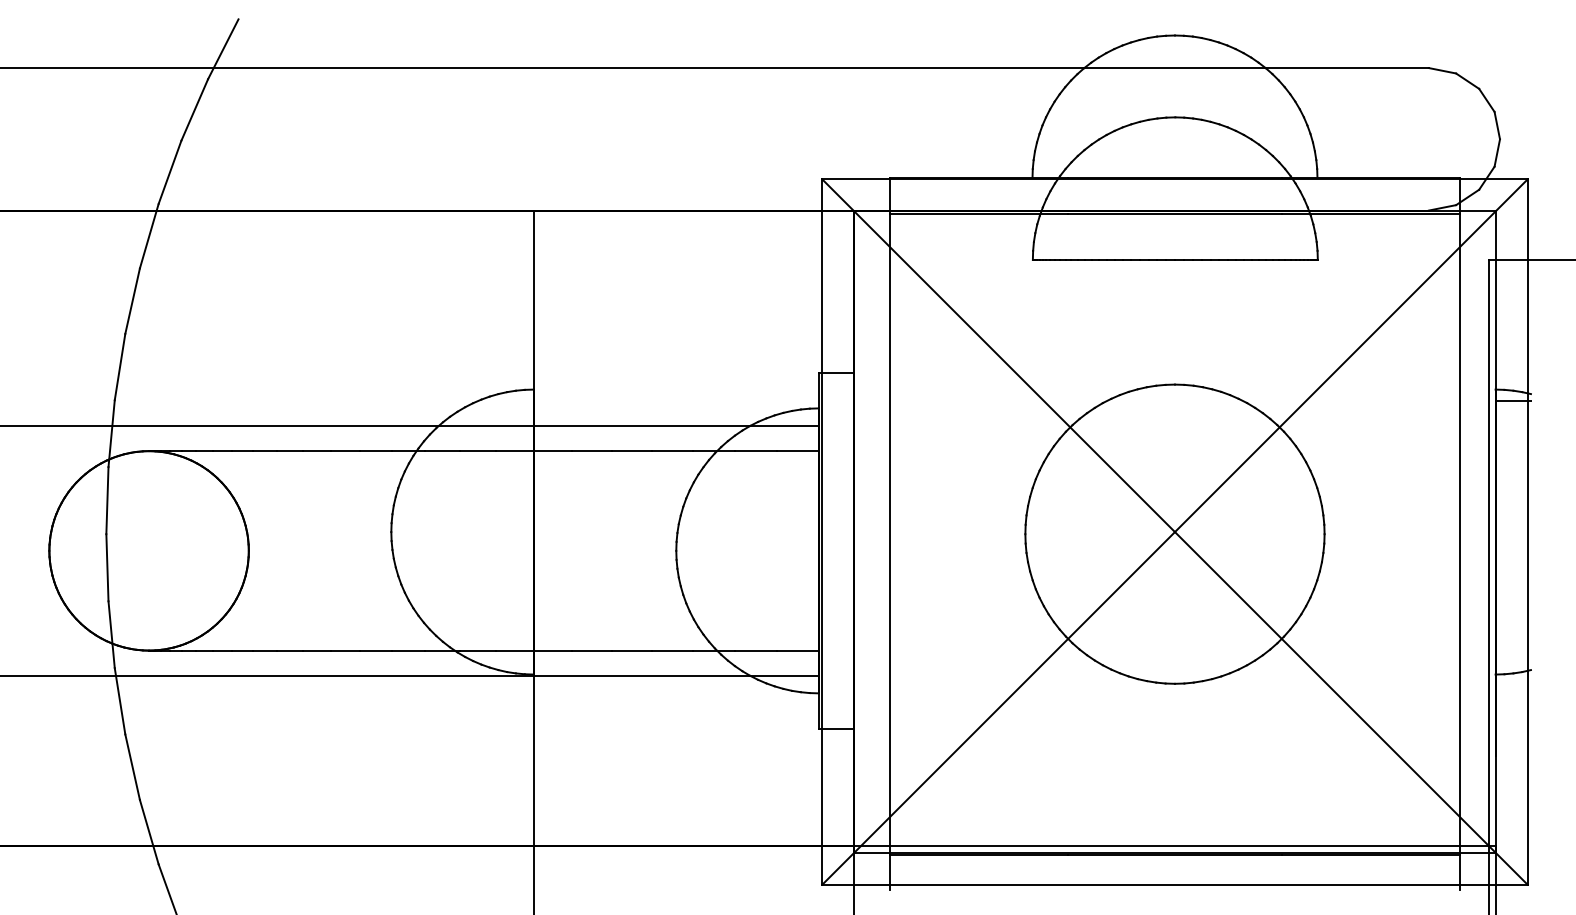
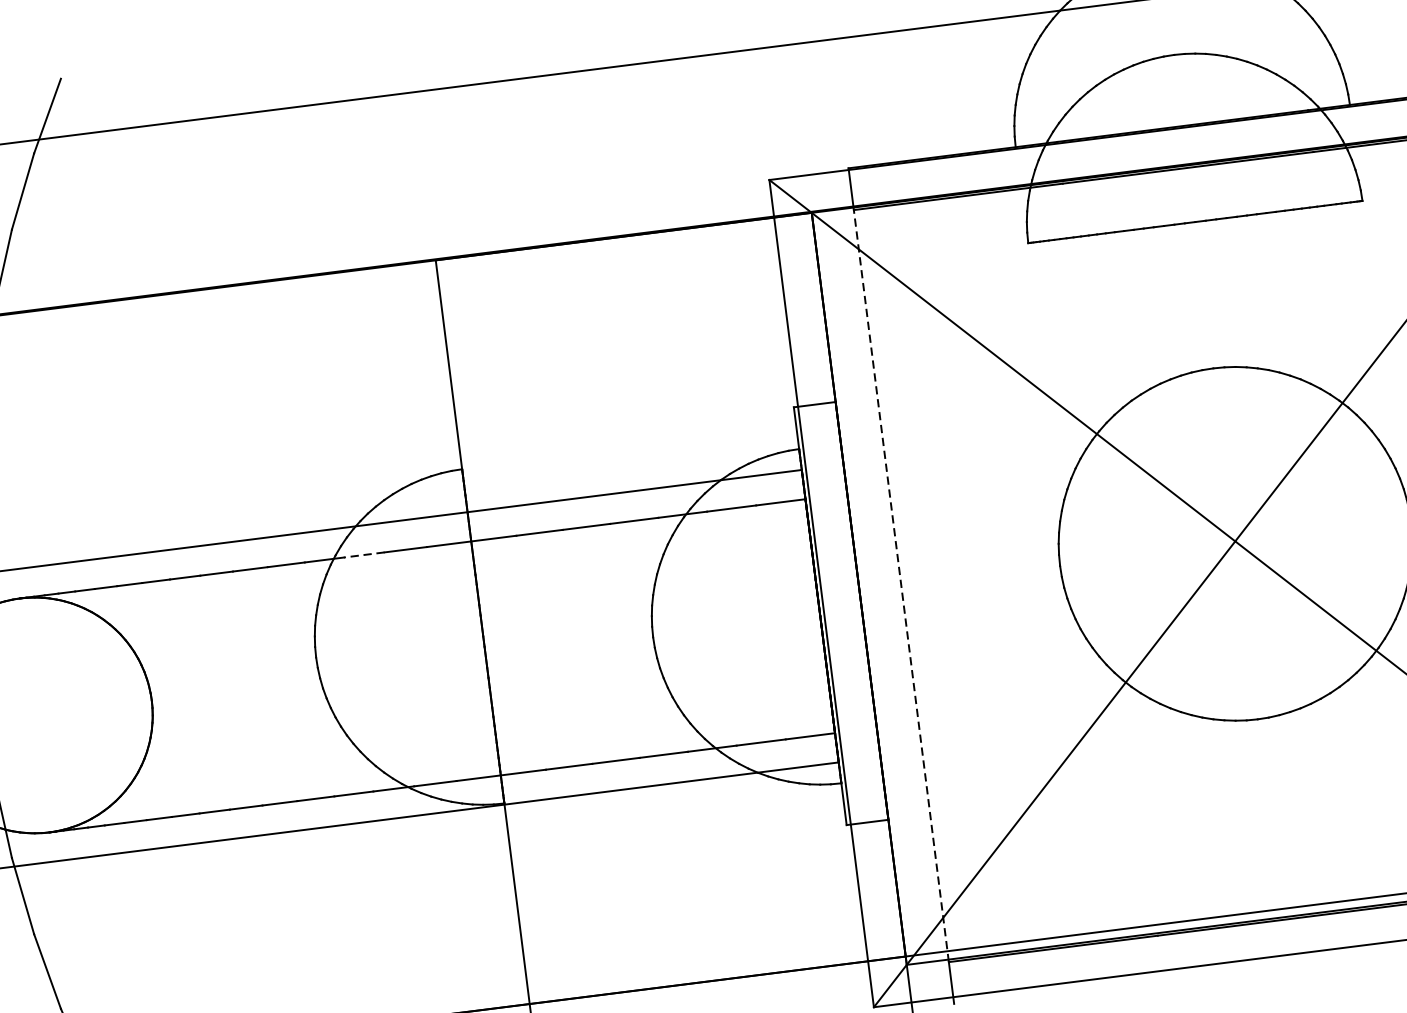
line: (442, 451) -> (364, 555), solid -> dashed
line: (890, 534) -> (901, 586), solid -> dashed

